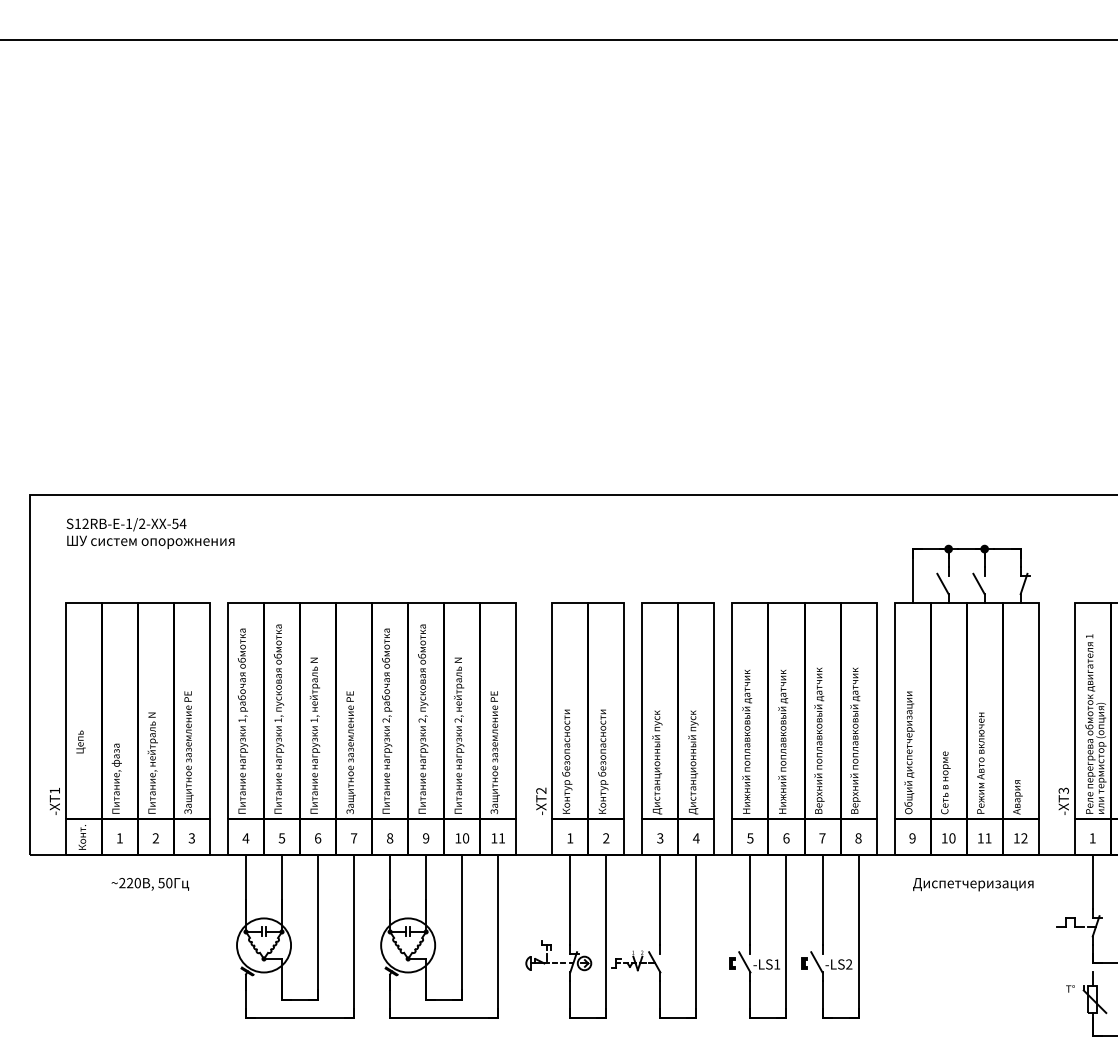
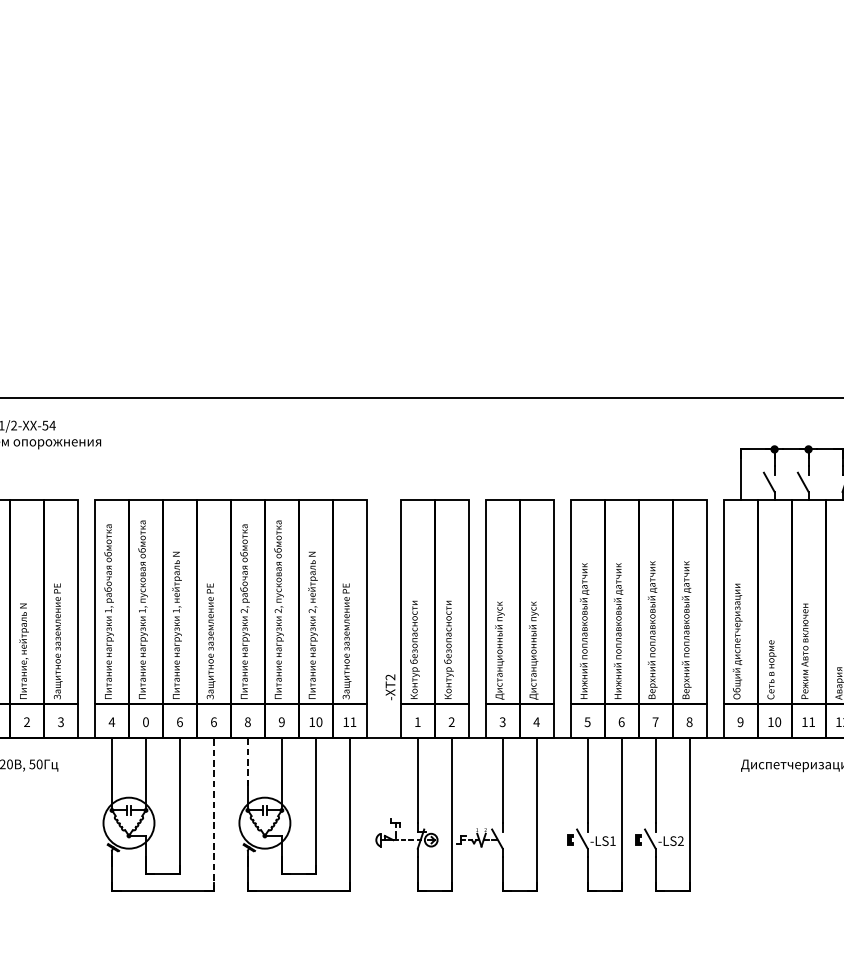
text: (281, 838) -> (145, 722), 5 -> 0
text: (354, 838) -> (214, 722), 7 -> 6
line: (390, 882) -> (248, 763), solid -> dashed
line: (354, 935) -> (214, 813), solid -> dashed

